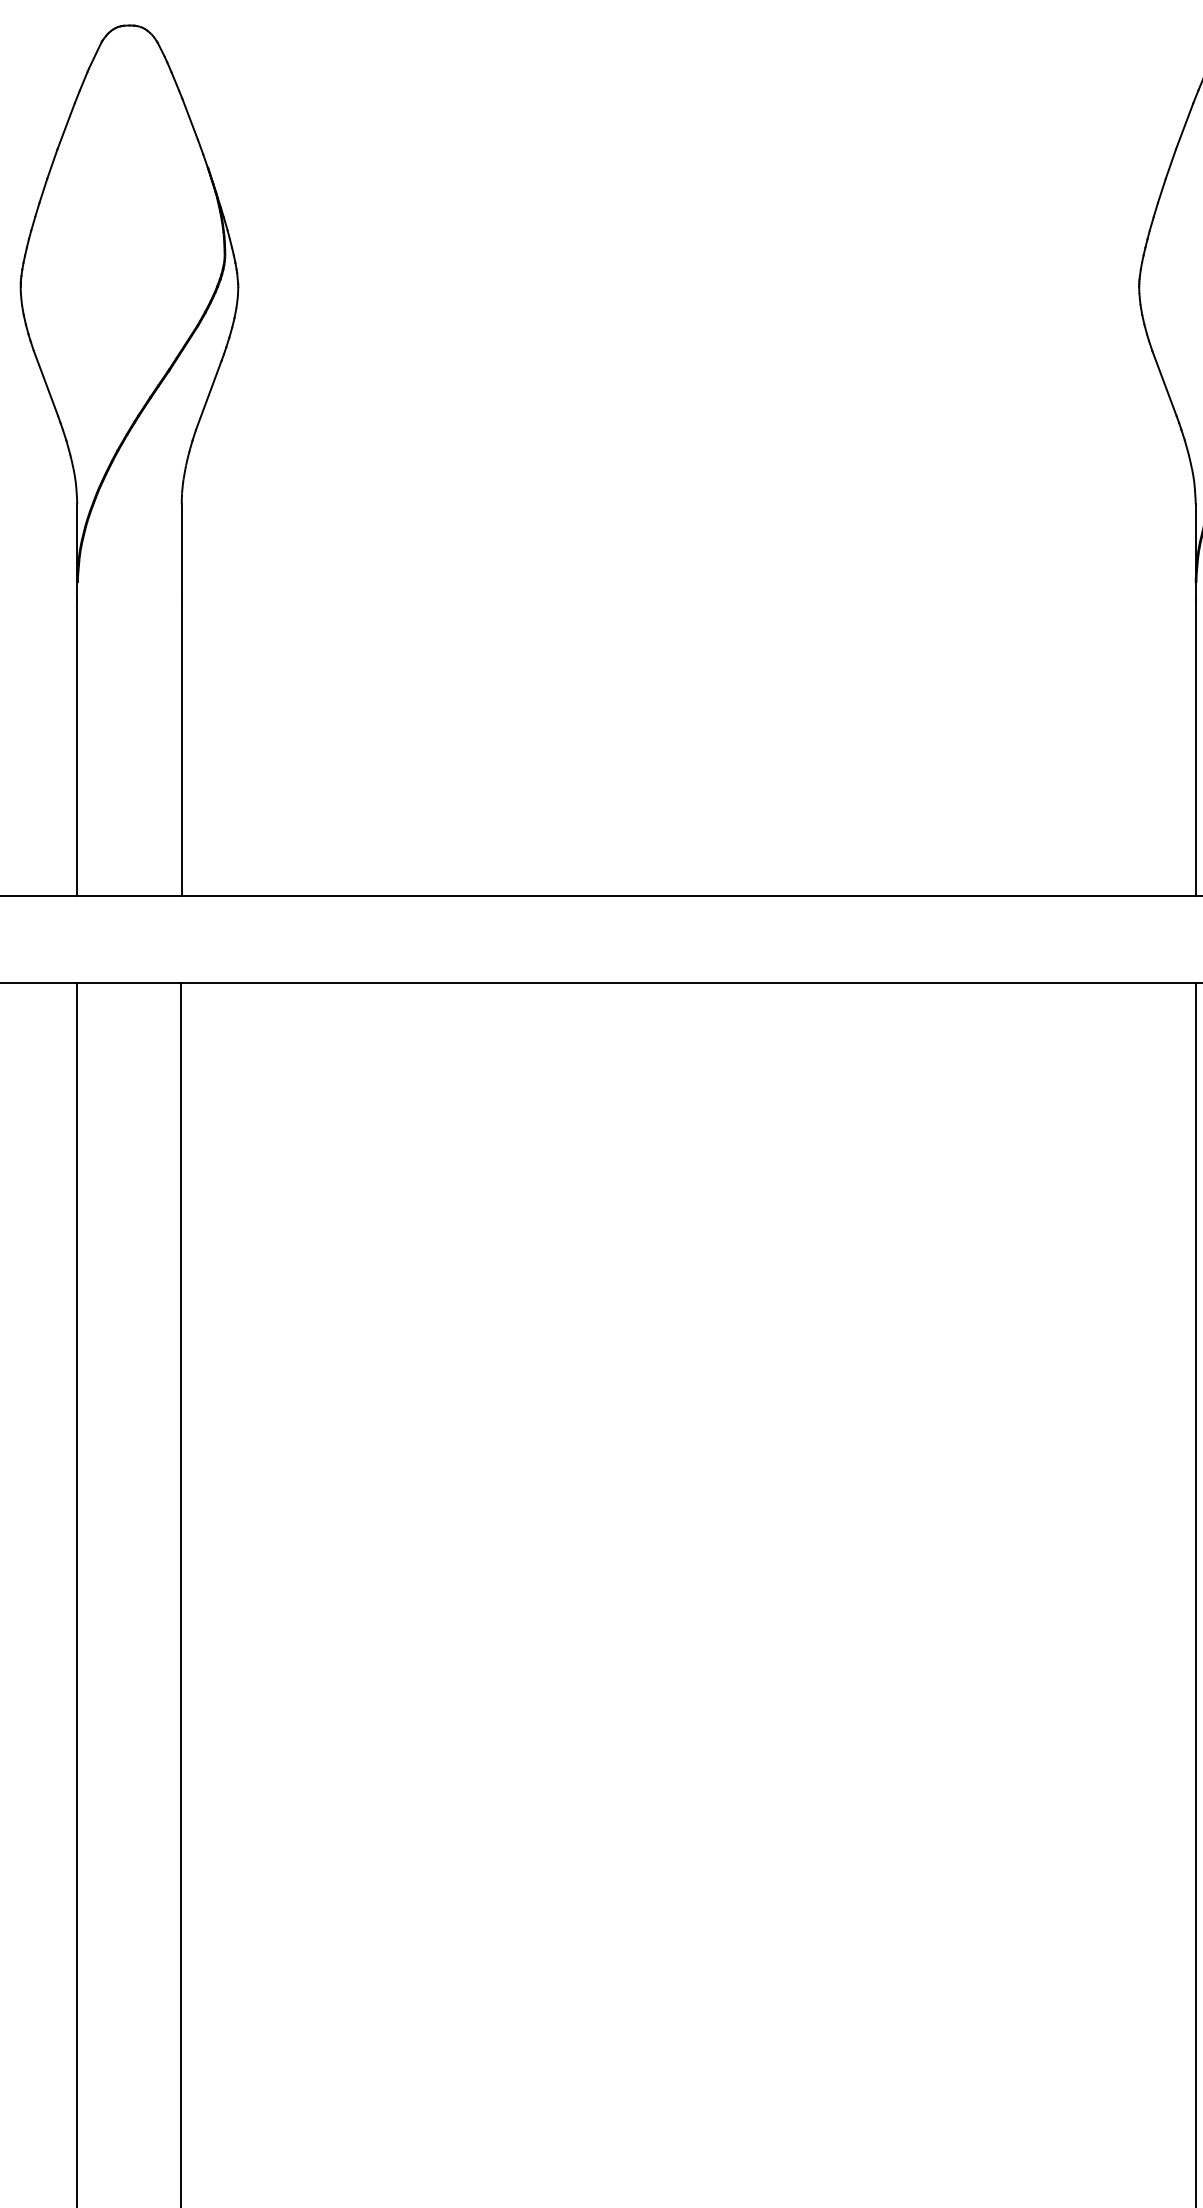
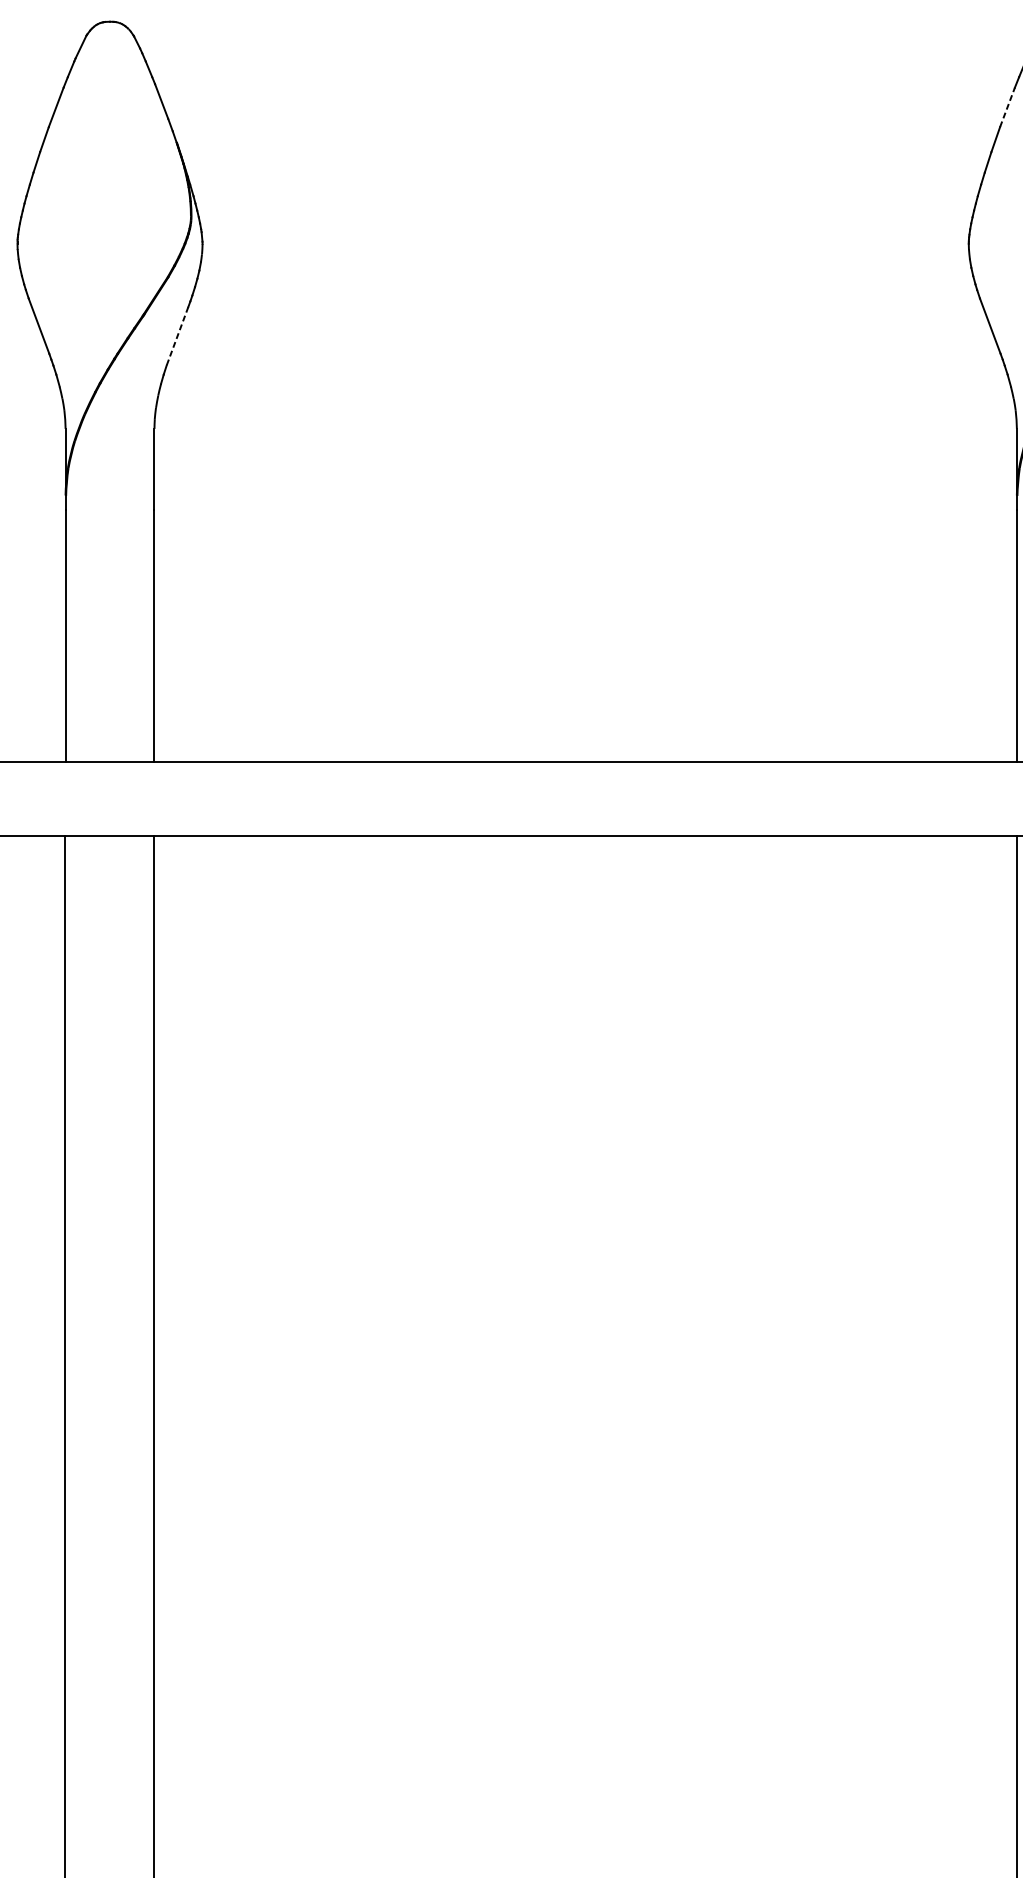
line: (1184, 126) -> (1007, 107), solid -> dashed
line: (208, 395) -> (177, 336), solid -> dashed

